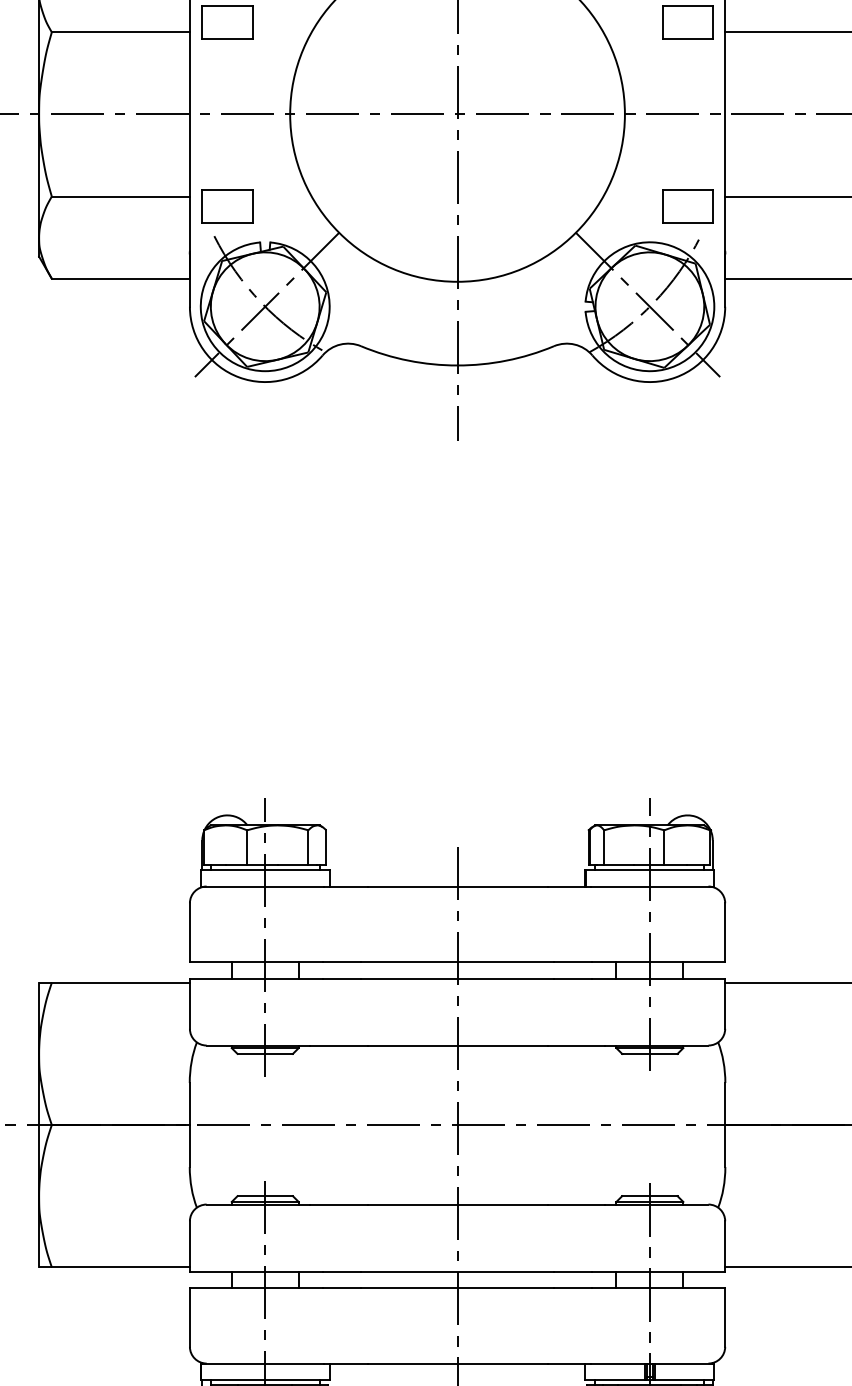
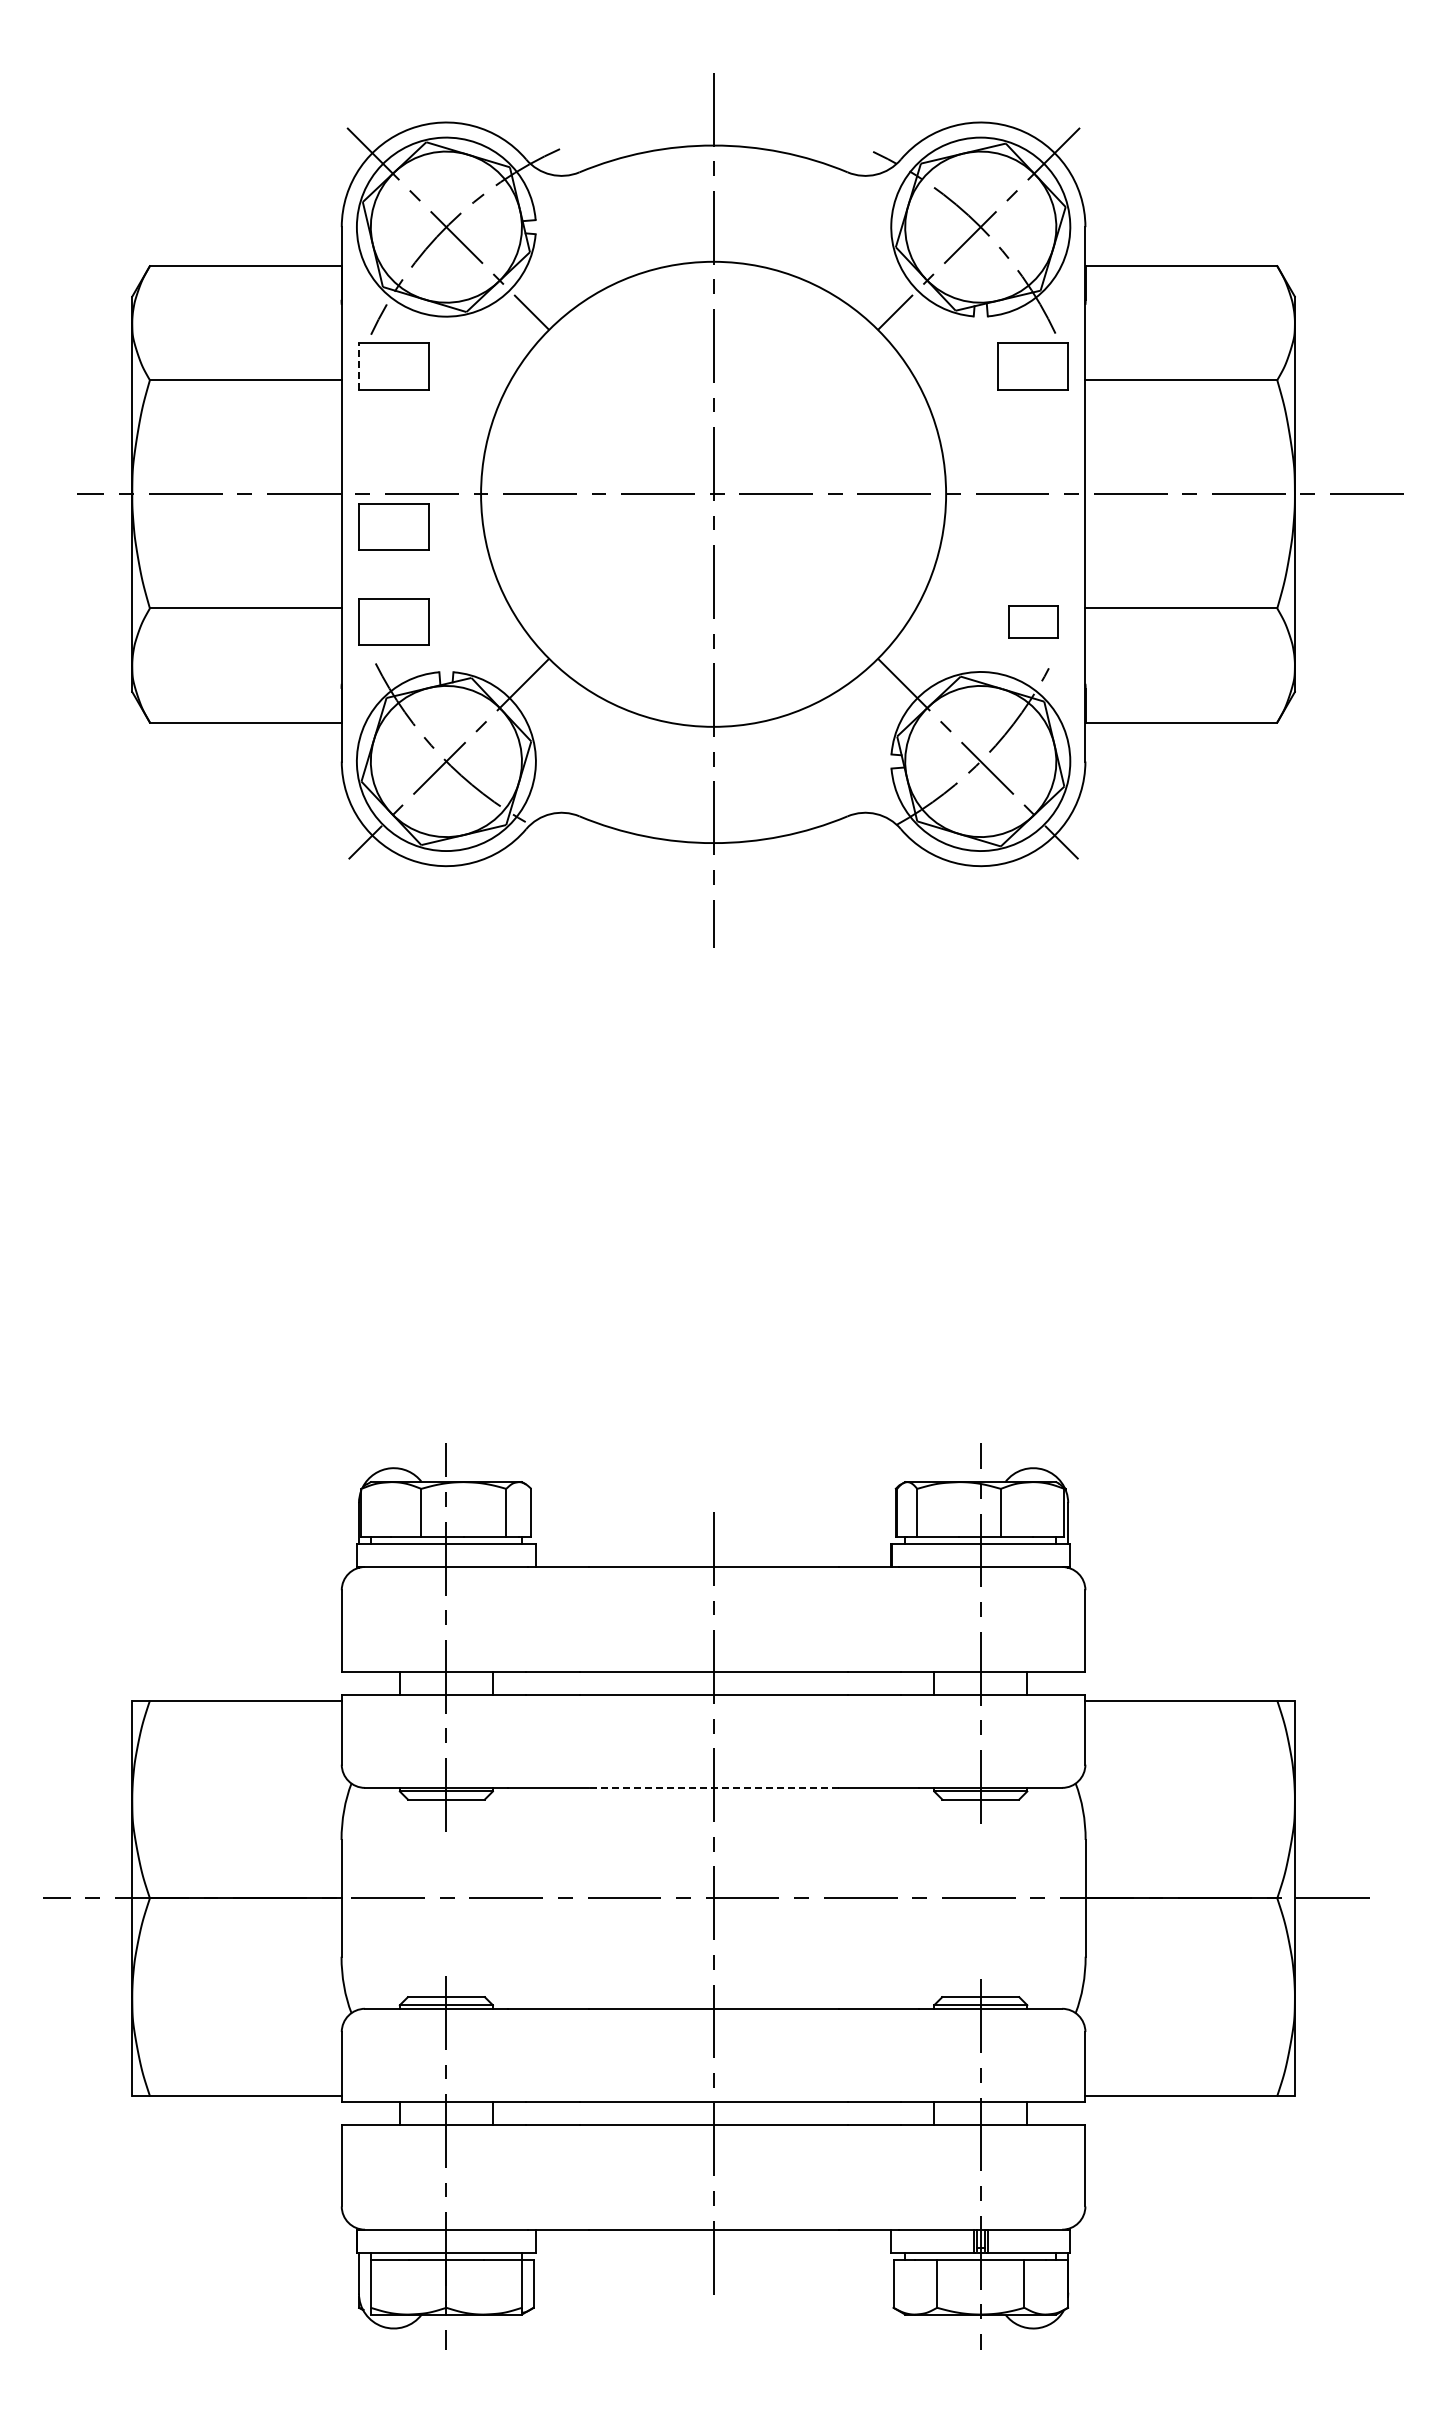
line: (201, 21) -> (358, 365), solid -> dashed
part: (227, 137) -> (393, 526), added
part: (687, 205) -> (1032, 621), size x0.7
line: (457, 1045) -> (713, 1787), solid -> dashed

